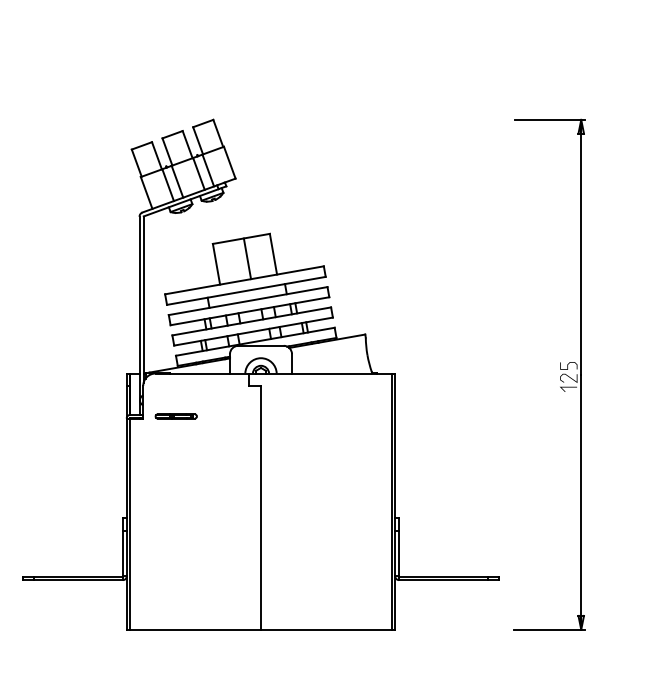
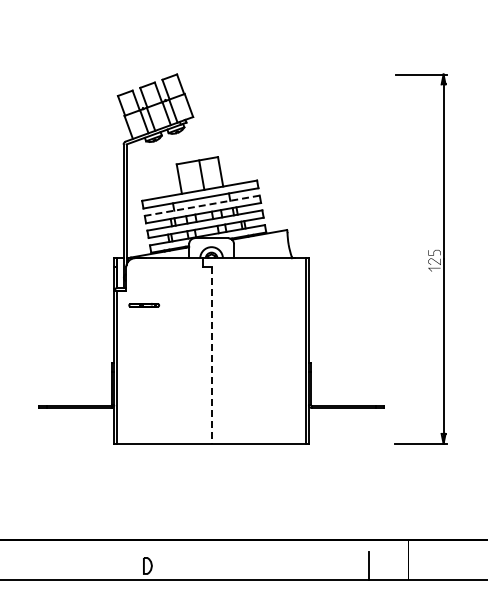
line: (247, 300) -> (201, 205), solid -> dashed
line: (176, 415) -> (144, 304), moved
line: (260, 509) -> (211, 356), solid -> dashed

